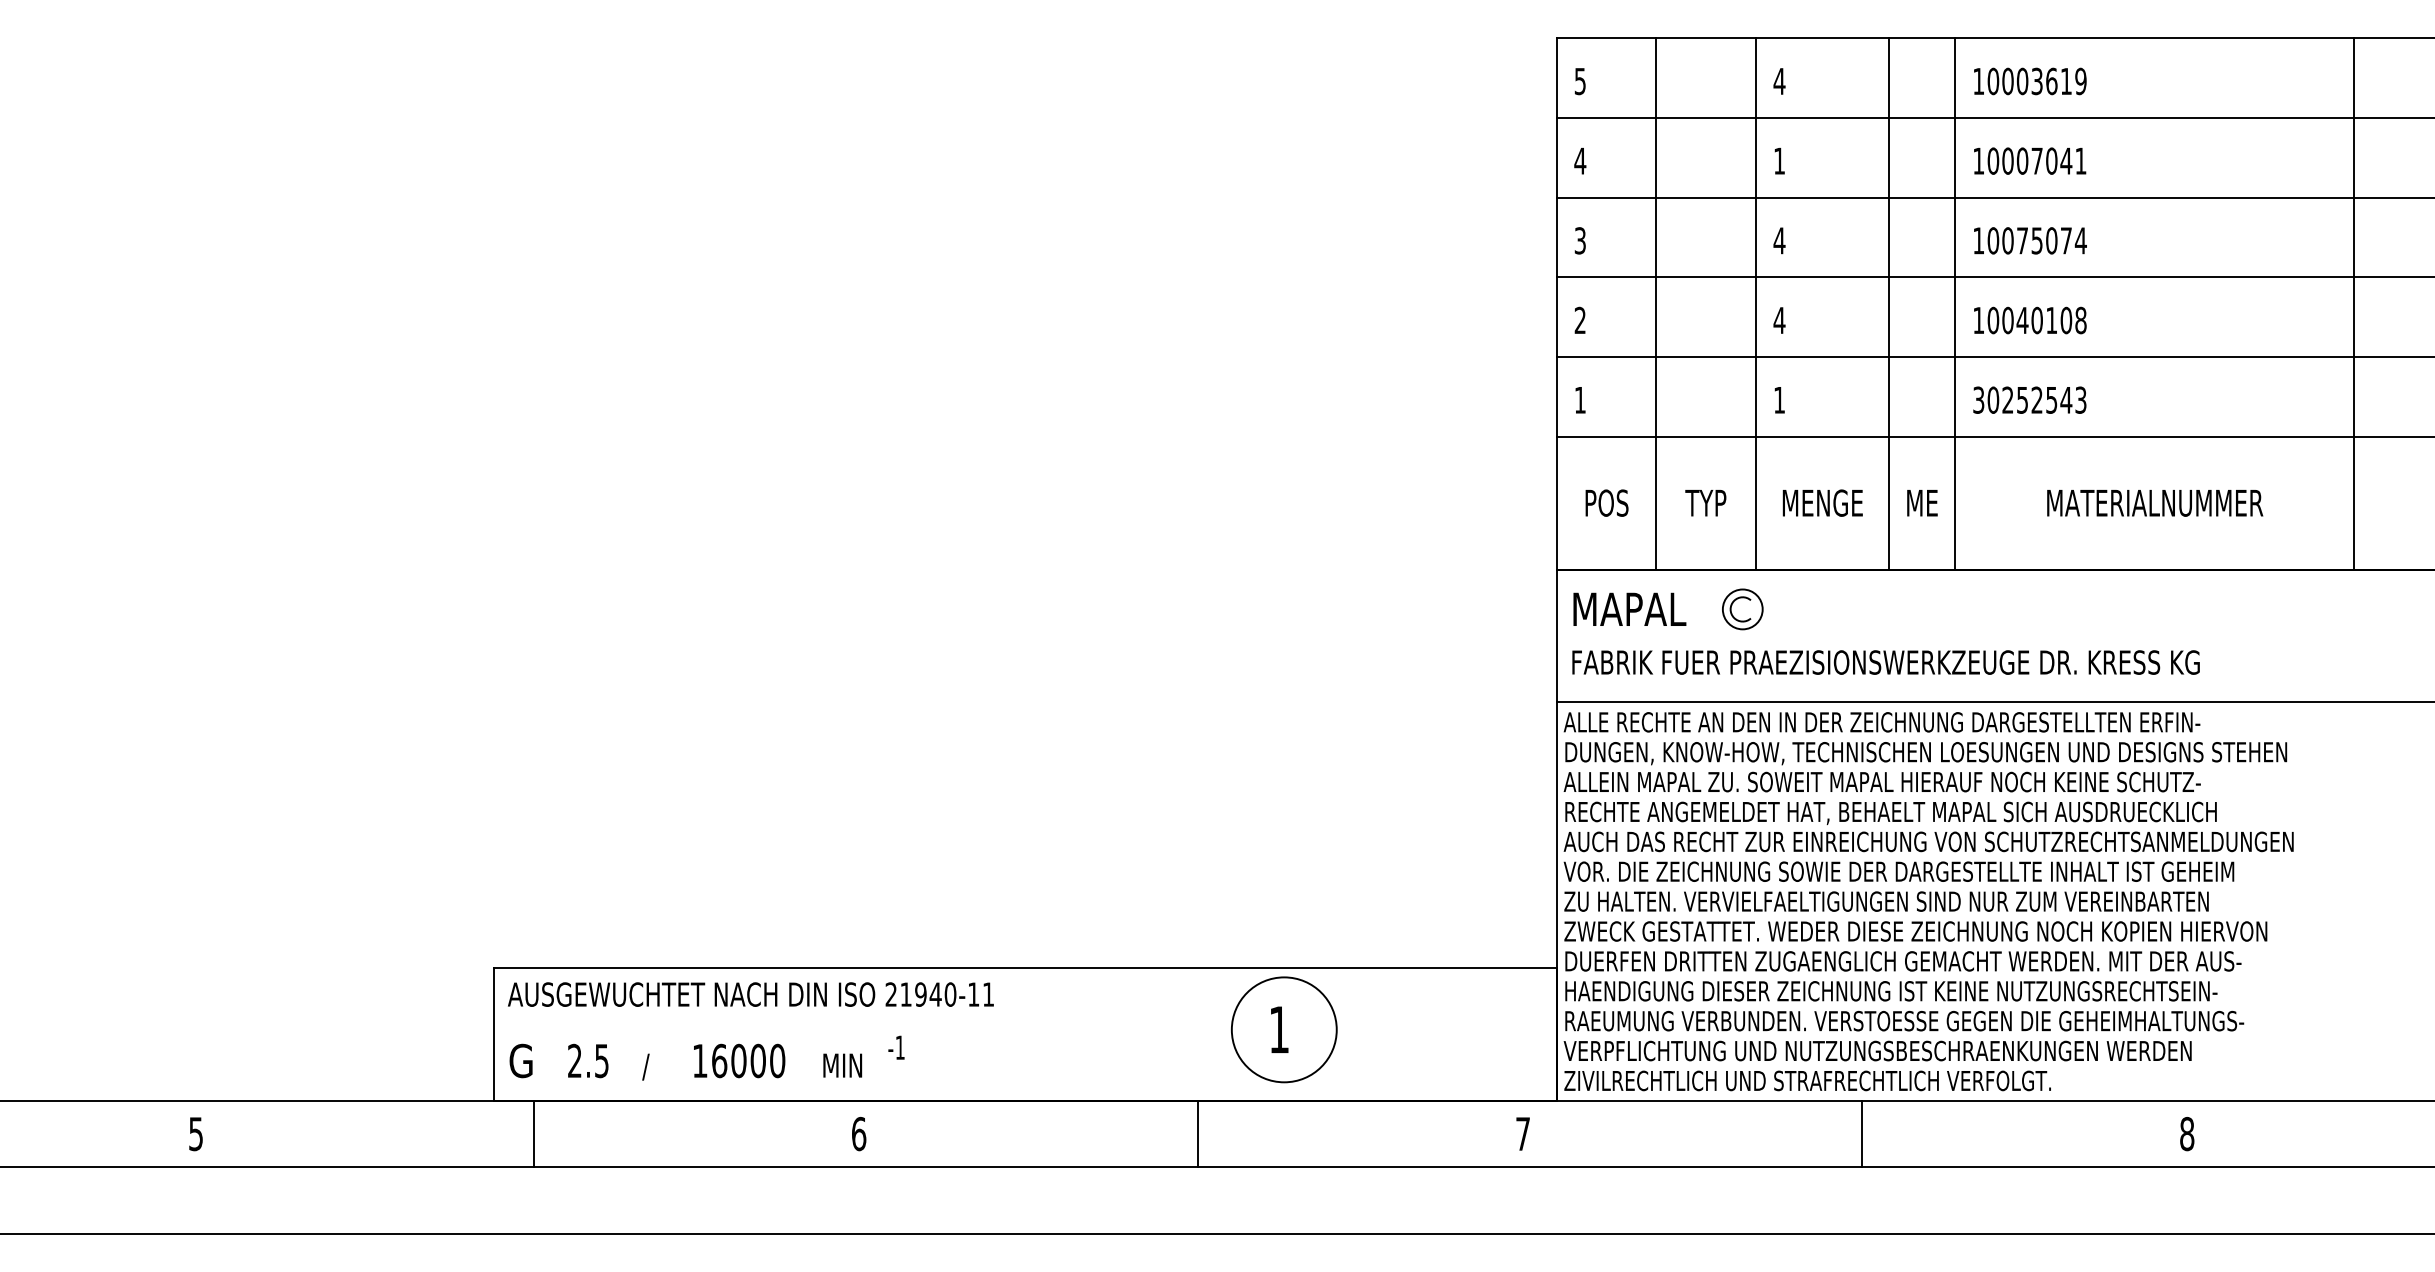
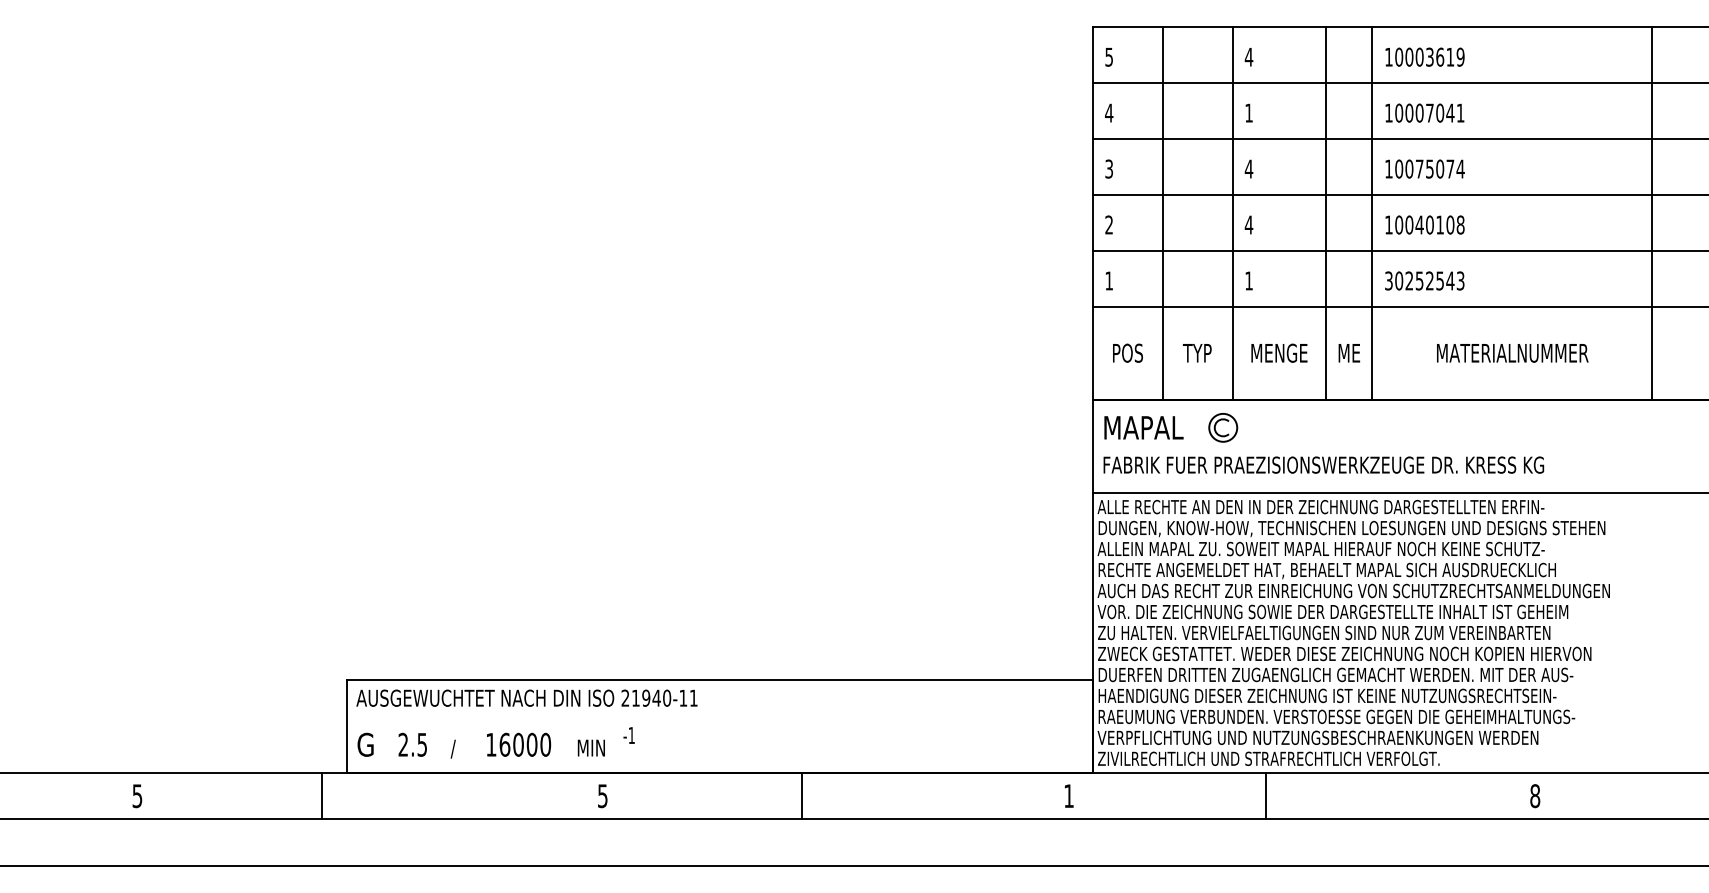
part: (1284, 1029) -> (901, 722), removed
line: (534, 1133) -> (322, 795), moved
text: (859, 1133) -> (603, 795), 6 -> 5
line: (1198, 1133) -> (802, 795), moved
text: (1522, 1133) -> (1068, 795), 7 -> 1
line: (1862, 1133) -> (1265, 795), moved

